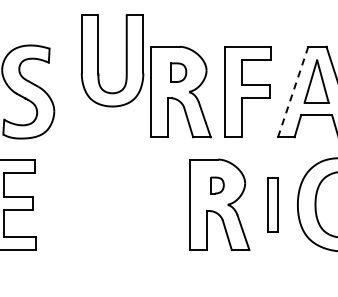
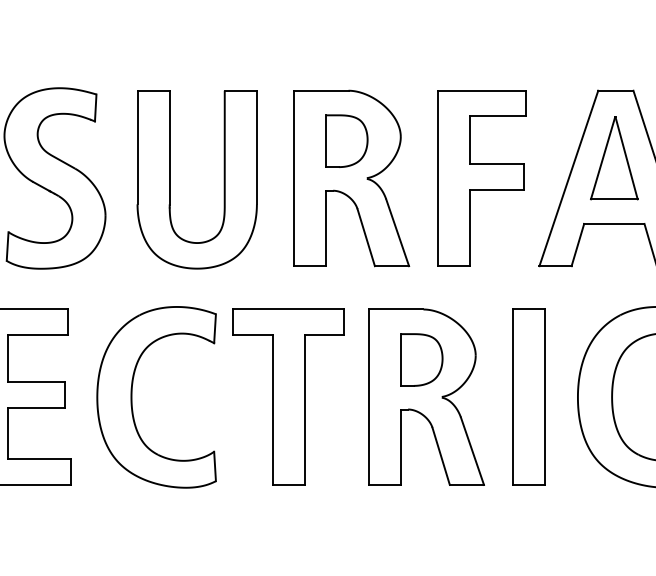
part: (125, 60) -> (222, 179), moved
part: (178, 72) -> (346, 140), size x1.43
line: (293, 92) -> (569, 179), dashed -> solid
part: (217, 185) -> (422, 359), size x1.67
part: (139, 204) -> (270, 396), added
part: (272, 204) -> (528, 396), size x1.67

